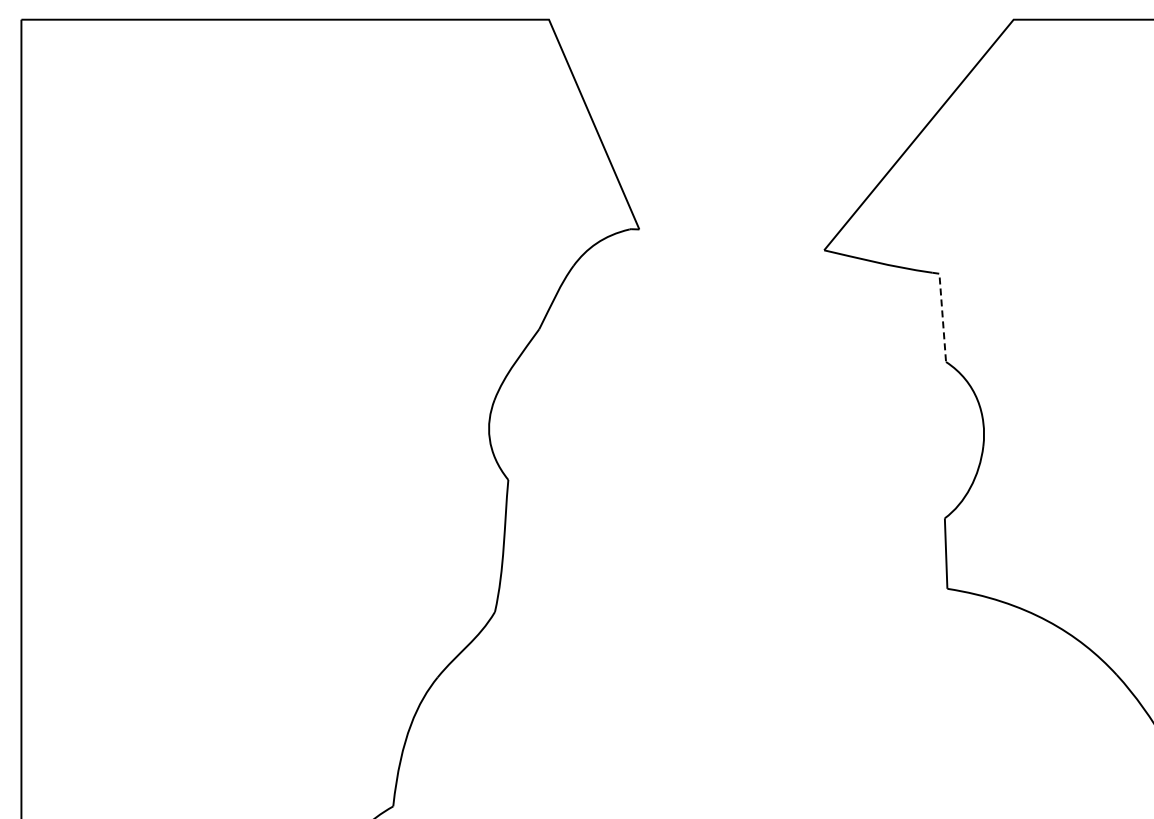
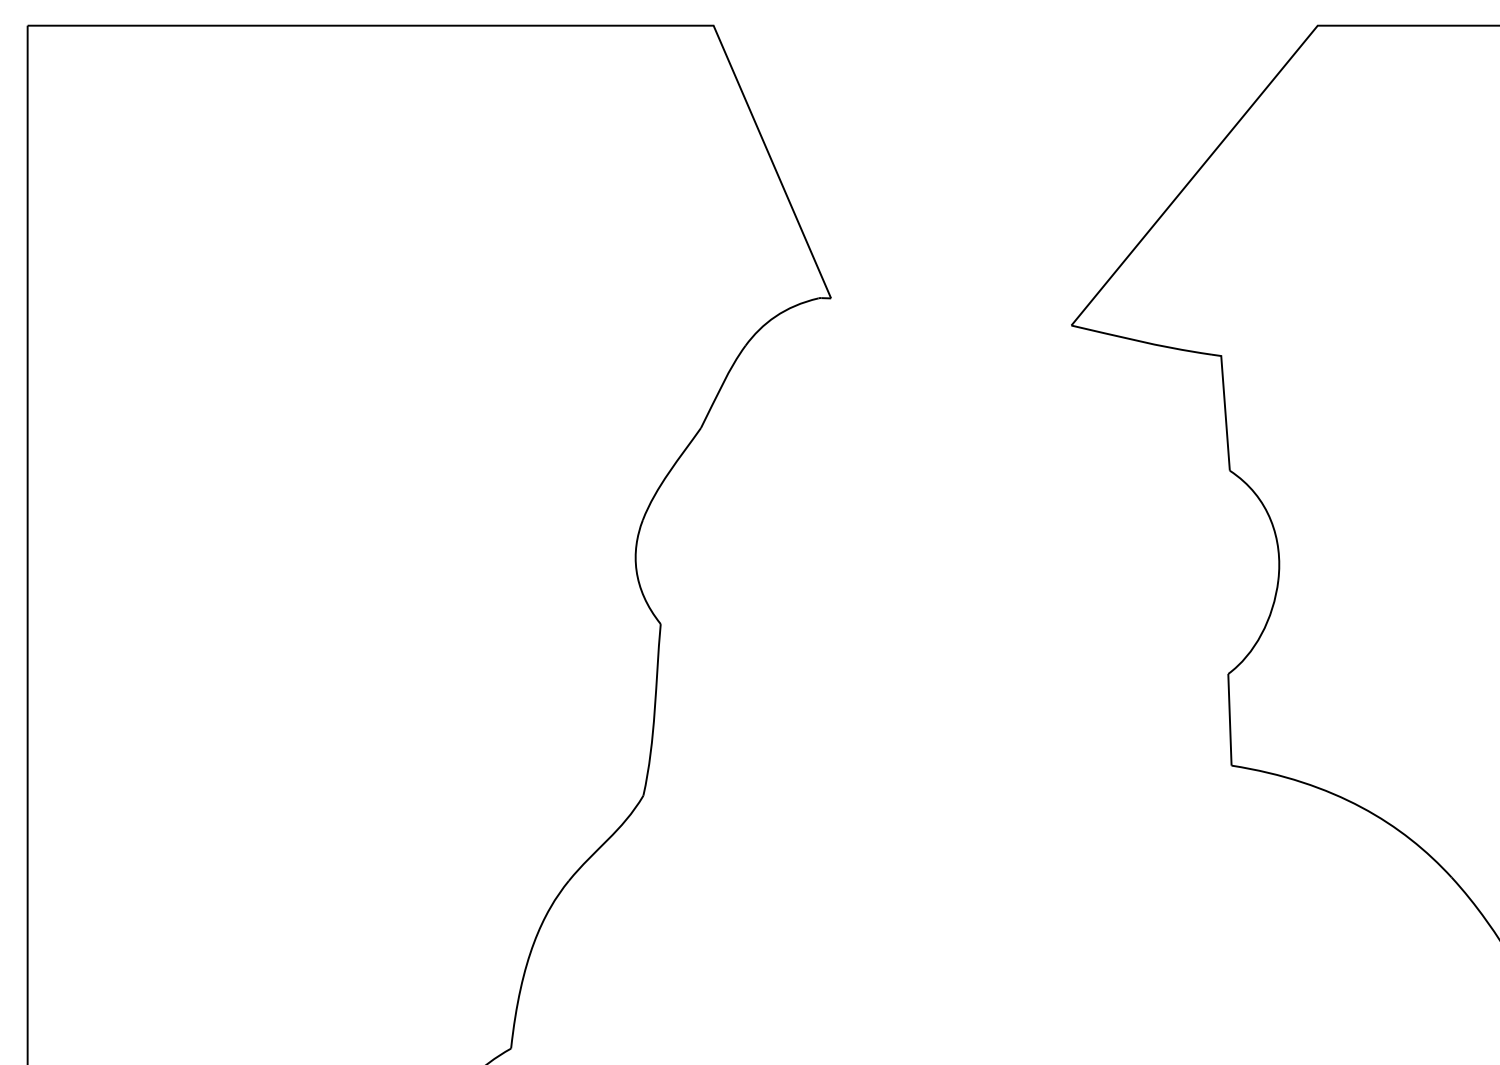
line: (942, 312) -> (1225, 406), dashed -> solid

